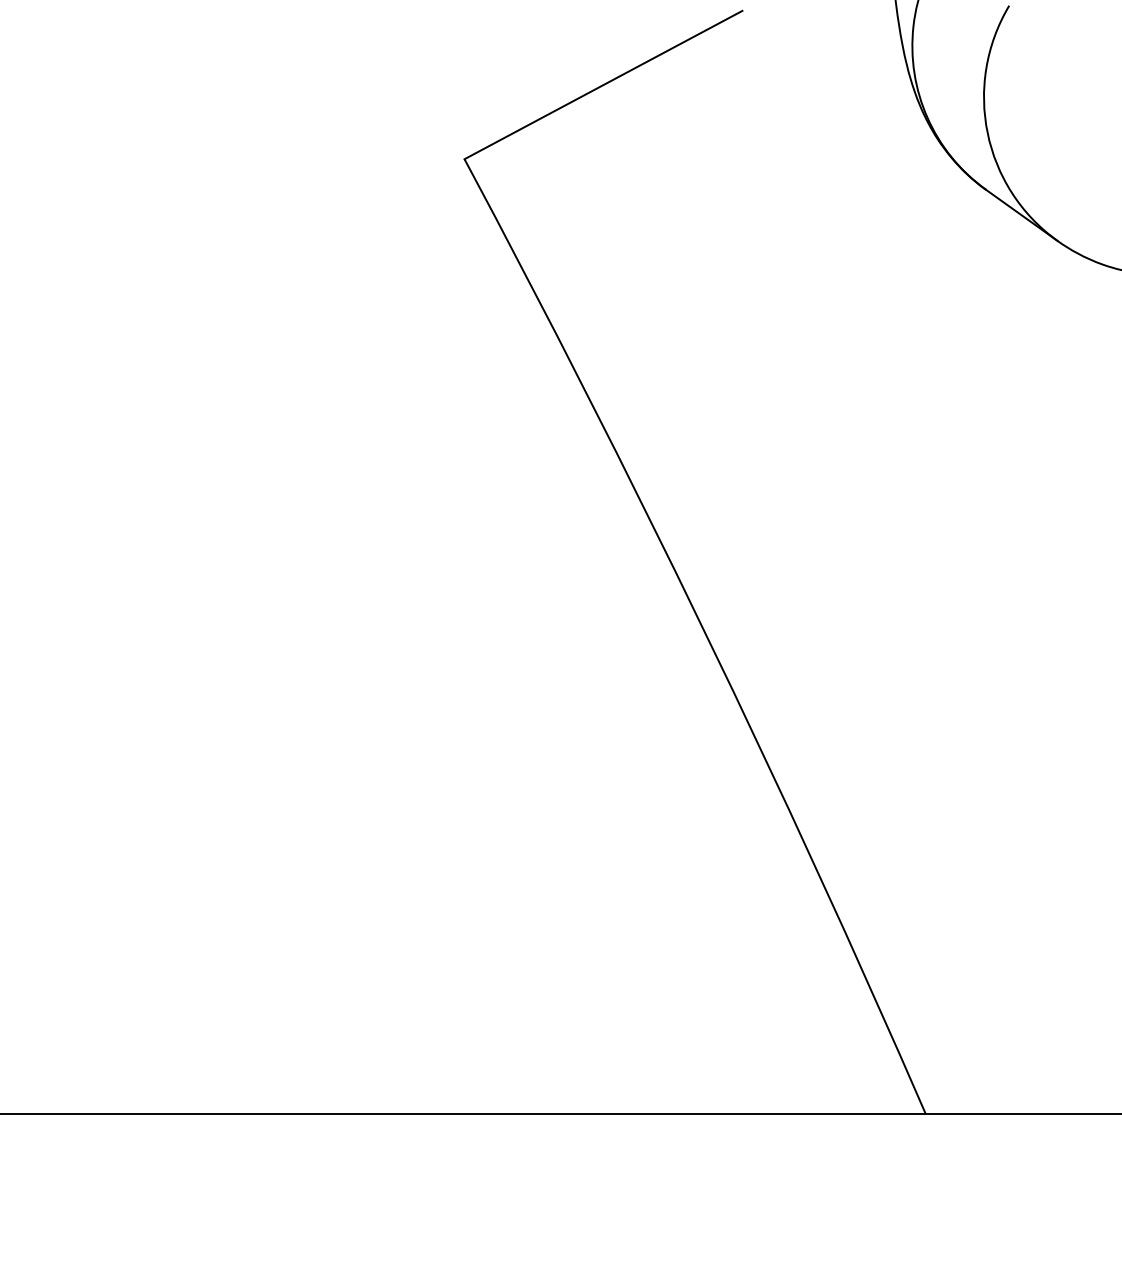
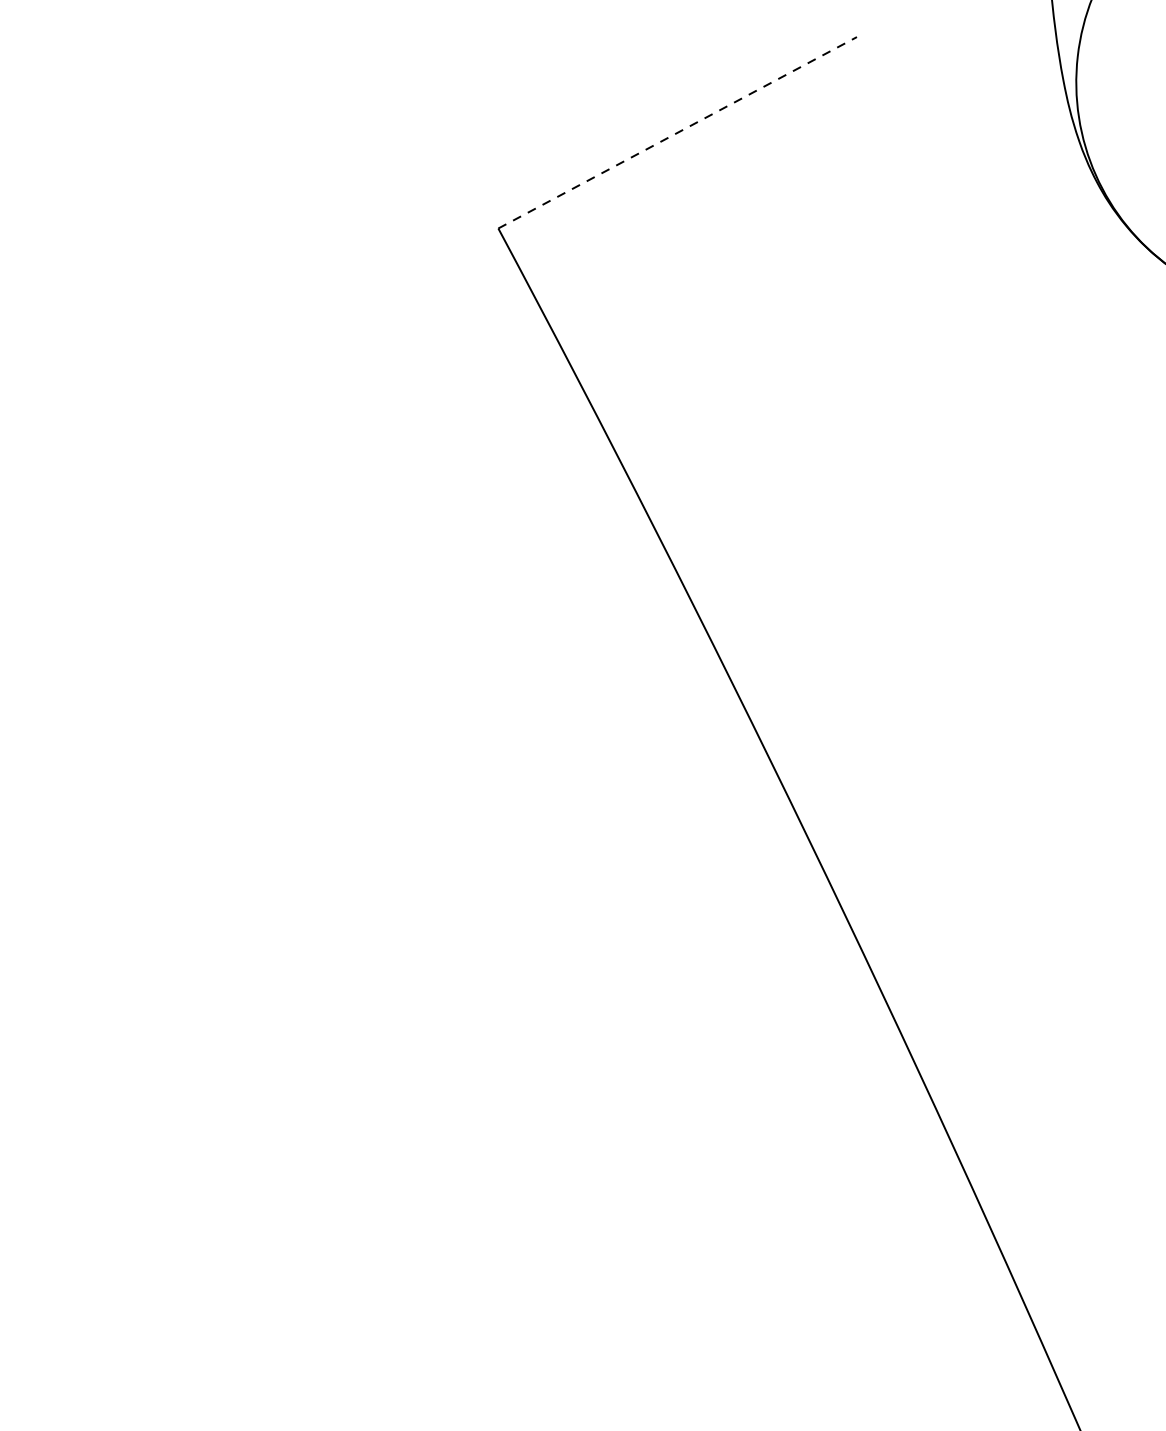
line: (603, 84) -> (677, 132), solid -> dashed

